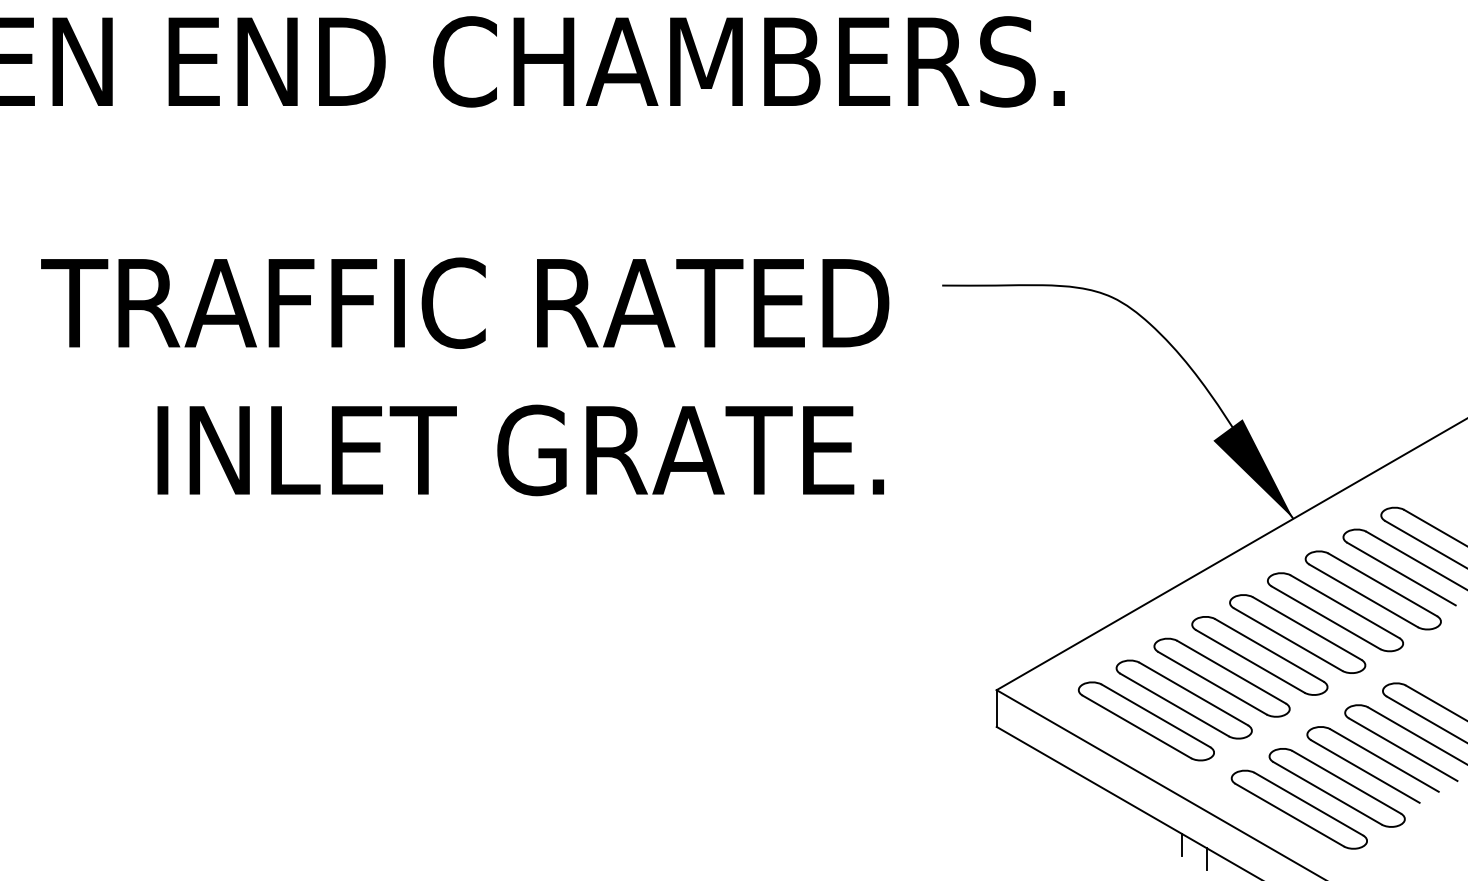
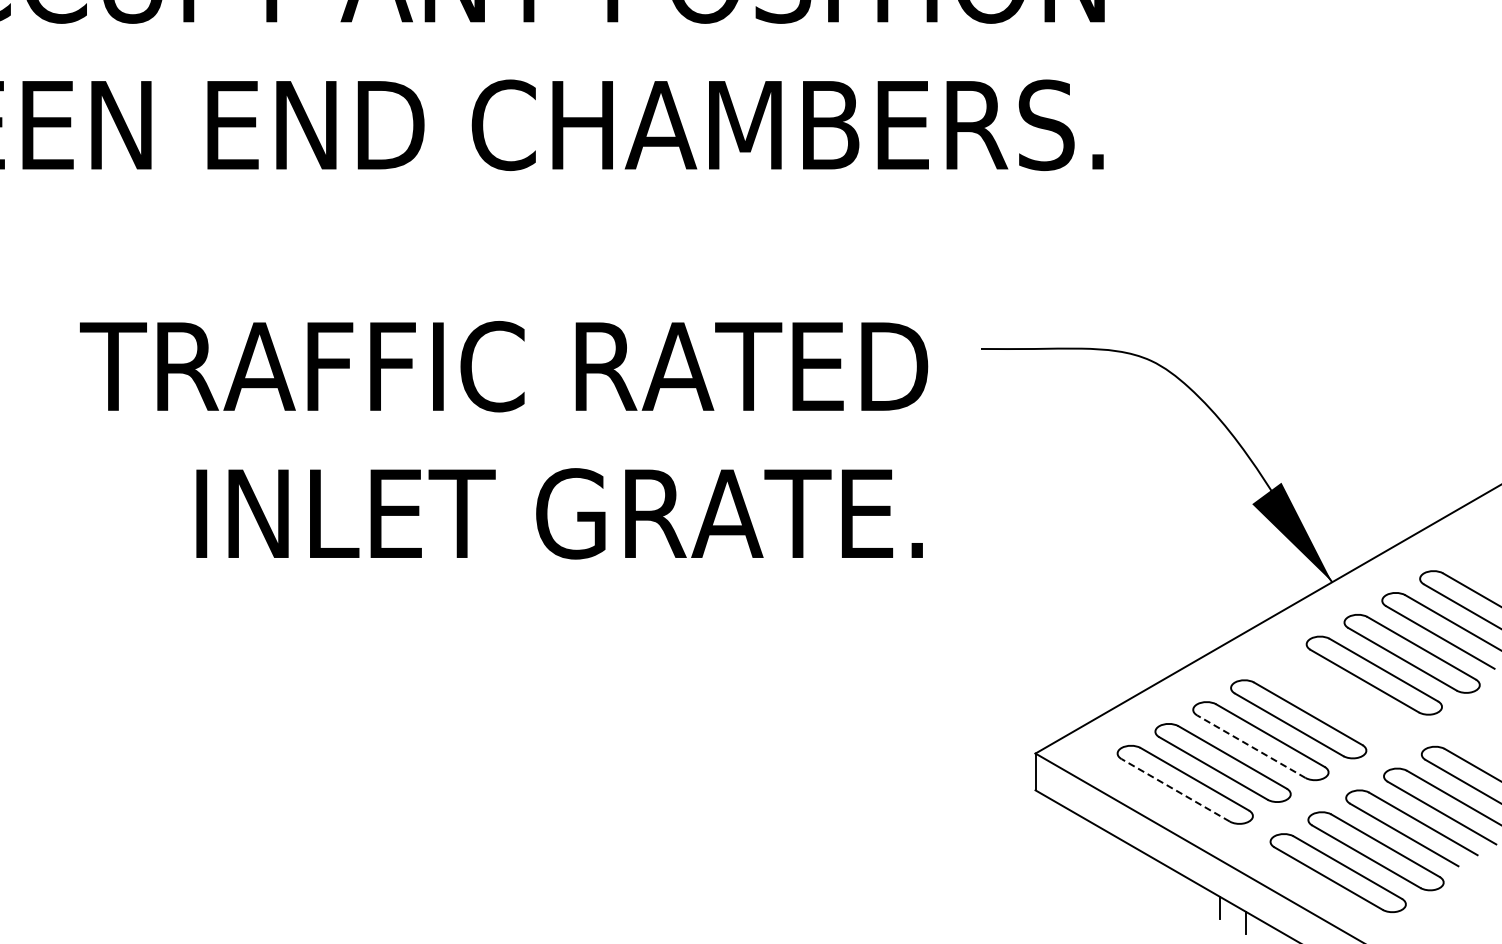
part: (1297, 634) -> (1336, 697), removed
line: (1212, 683) -> (1251, 746), solid -> dashed
line: (1136, 727) -> (1175, 790), solid -> dashed

